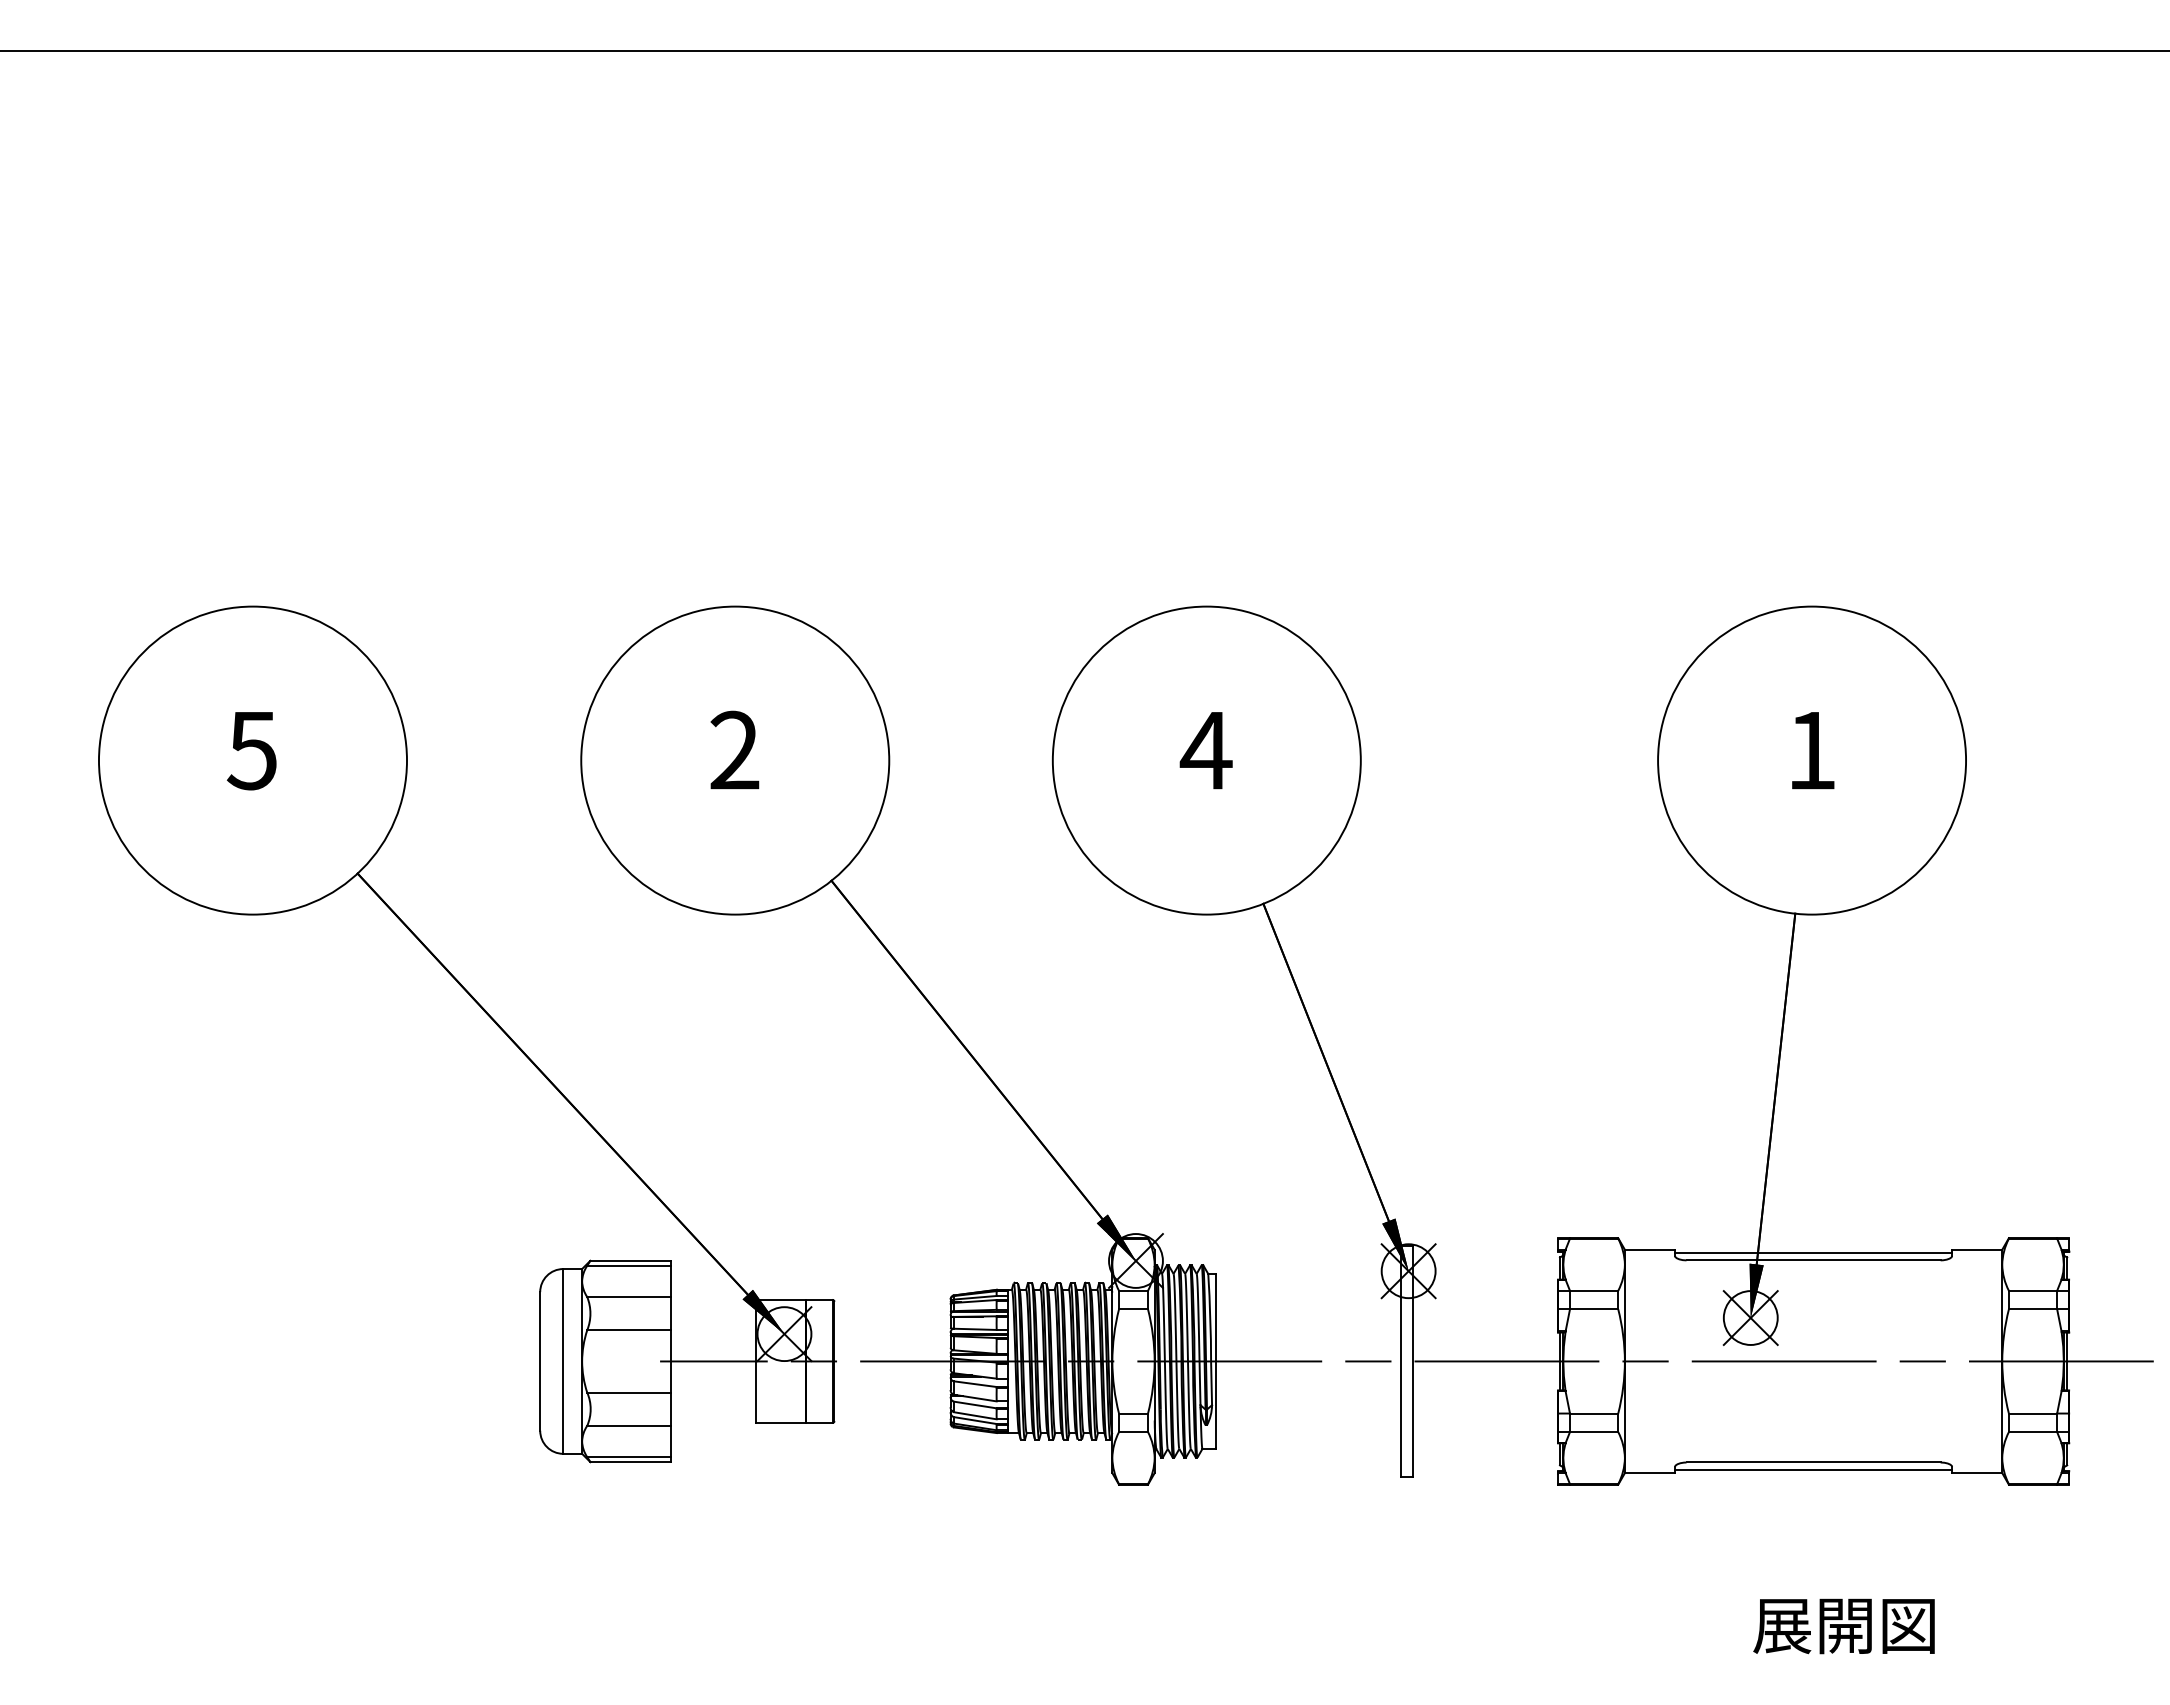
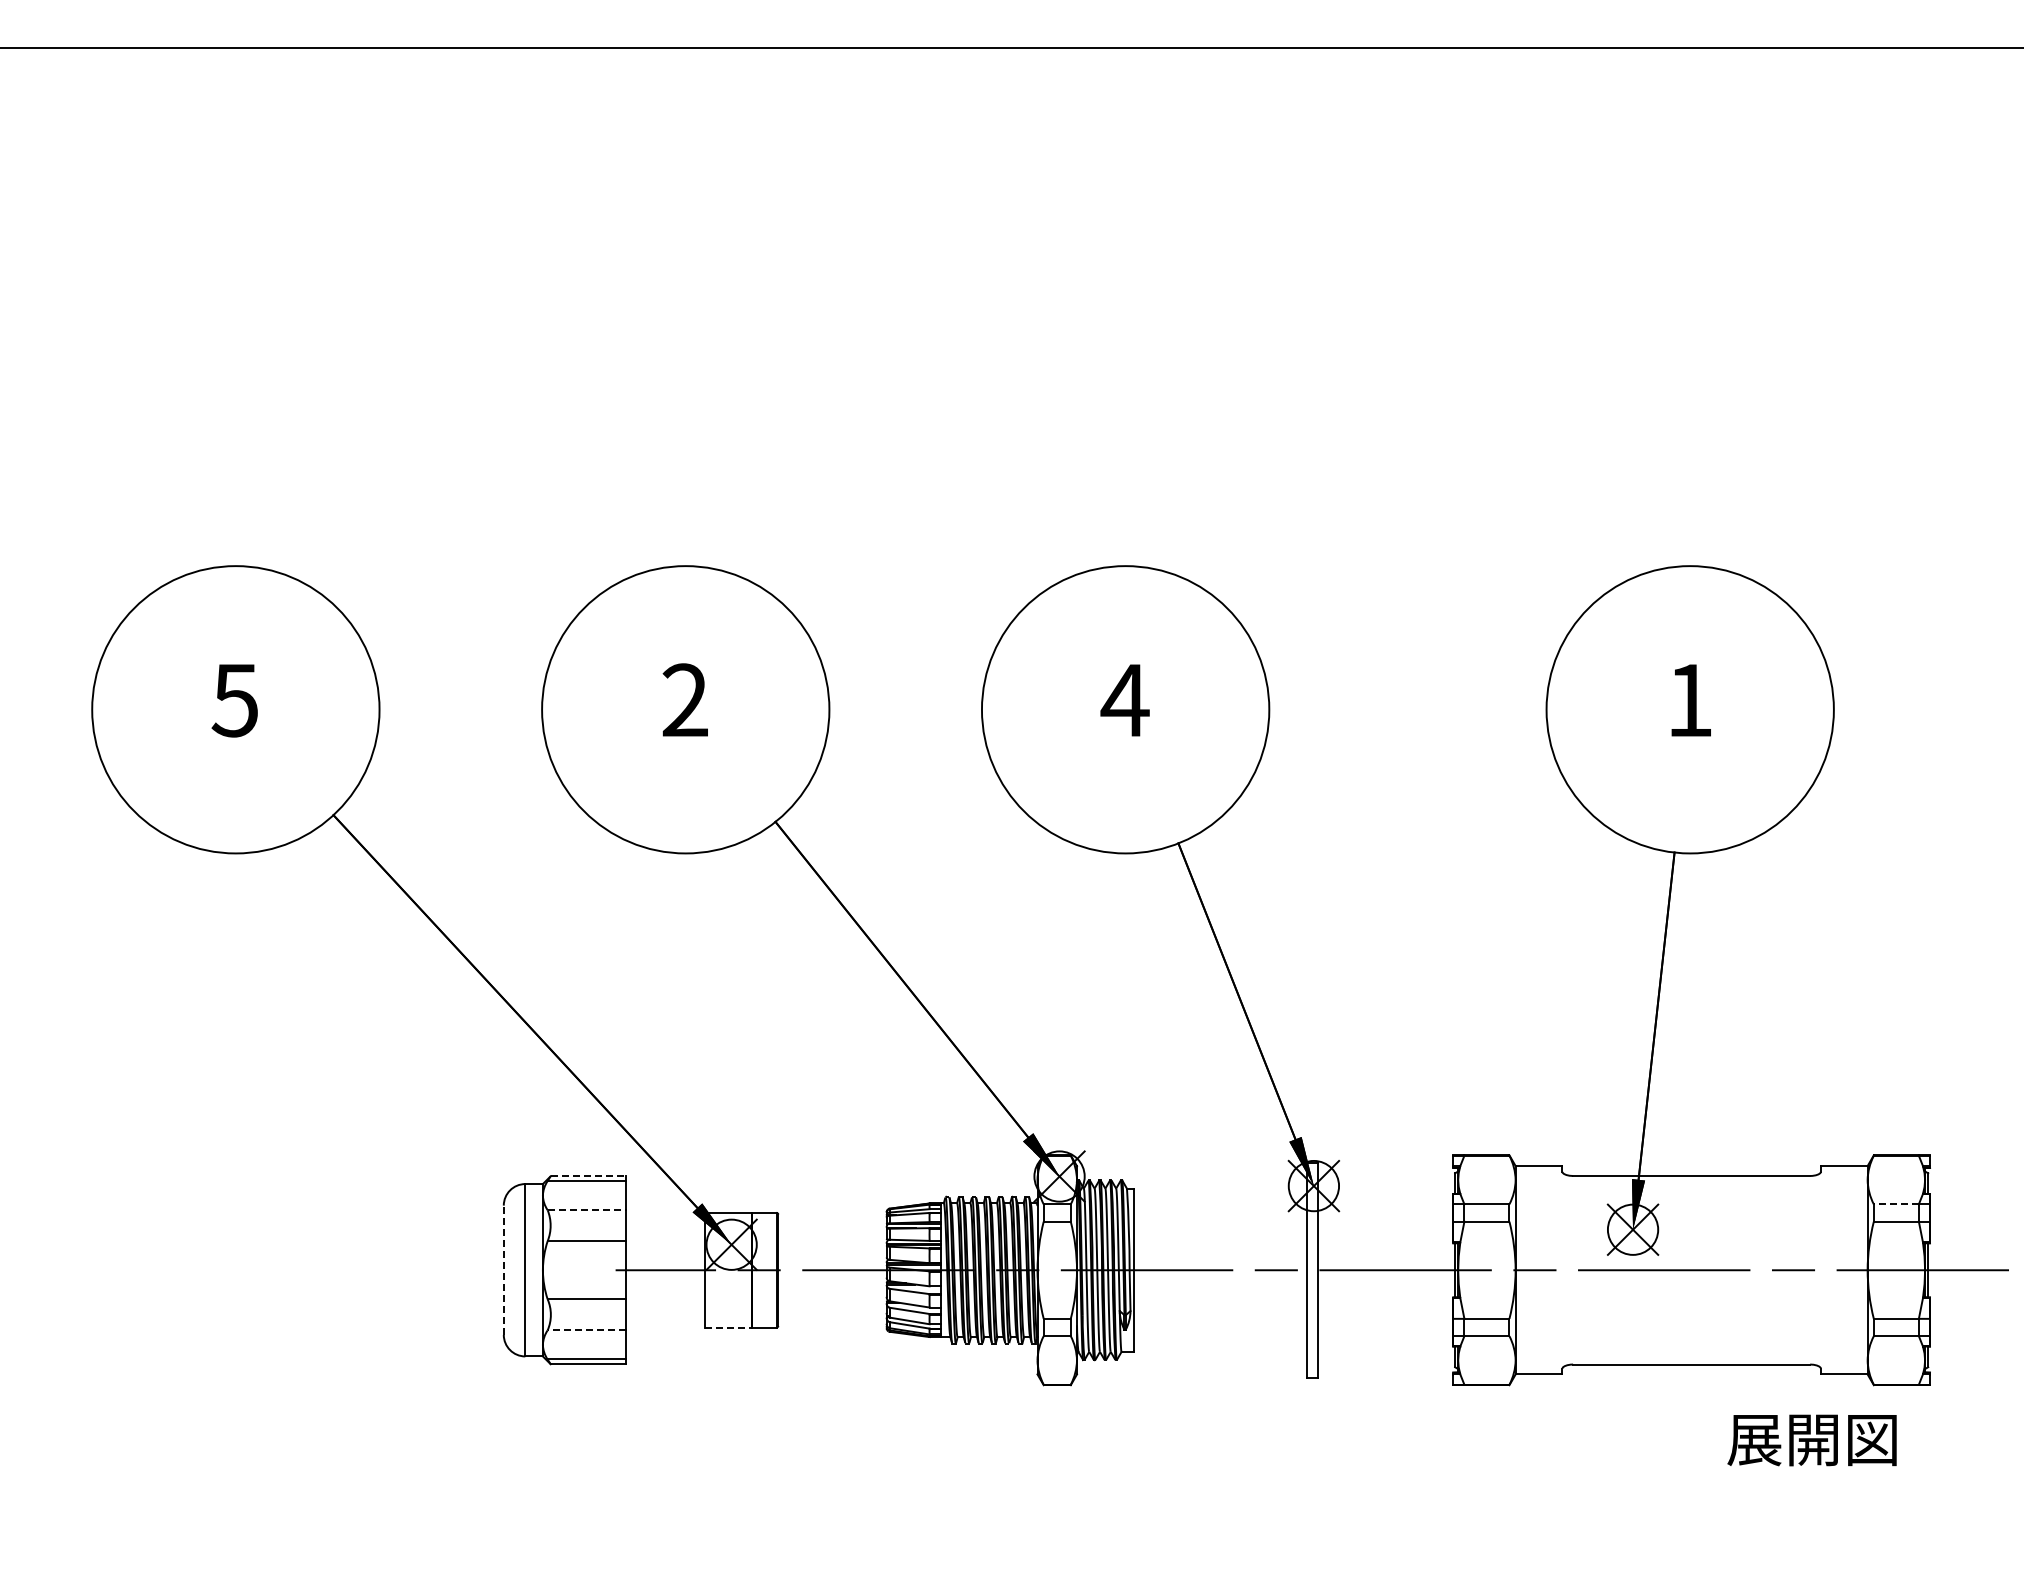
line: (1813, 1252) -> (1691, 1168), removed
line: (631, 1260) -> (588, 1176), solid -> dashed
line: (2033, 1290) -> (1896, 1204), solid -> dashed
line: (629, 1297) -> (587, 1210), solid -> dashed
line: (539, 1361) -> (503, 1270), solid -> dashed
line: (781, 1422) -> (728, 1327), solid -> dashed
line: (628, 1426) -> (586, 1330), solid -> dashed
line: (1813, 1469) -> (1691, 1371), removed
text: (1843, 1626) -> (1811, 1440), moved

